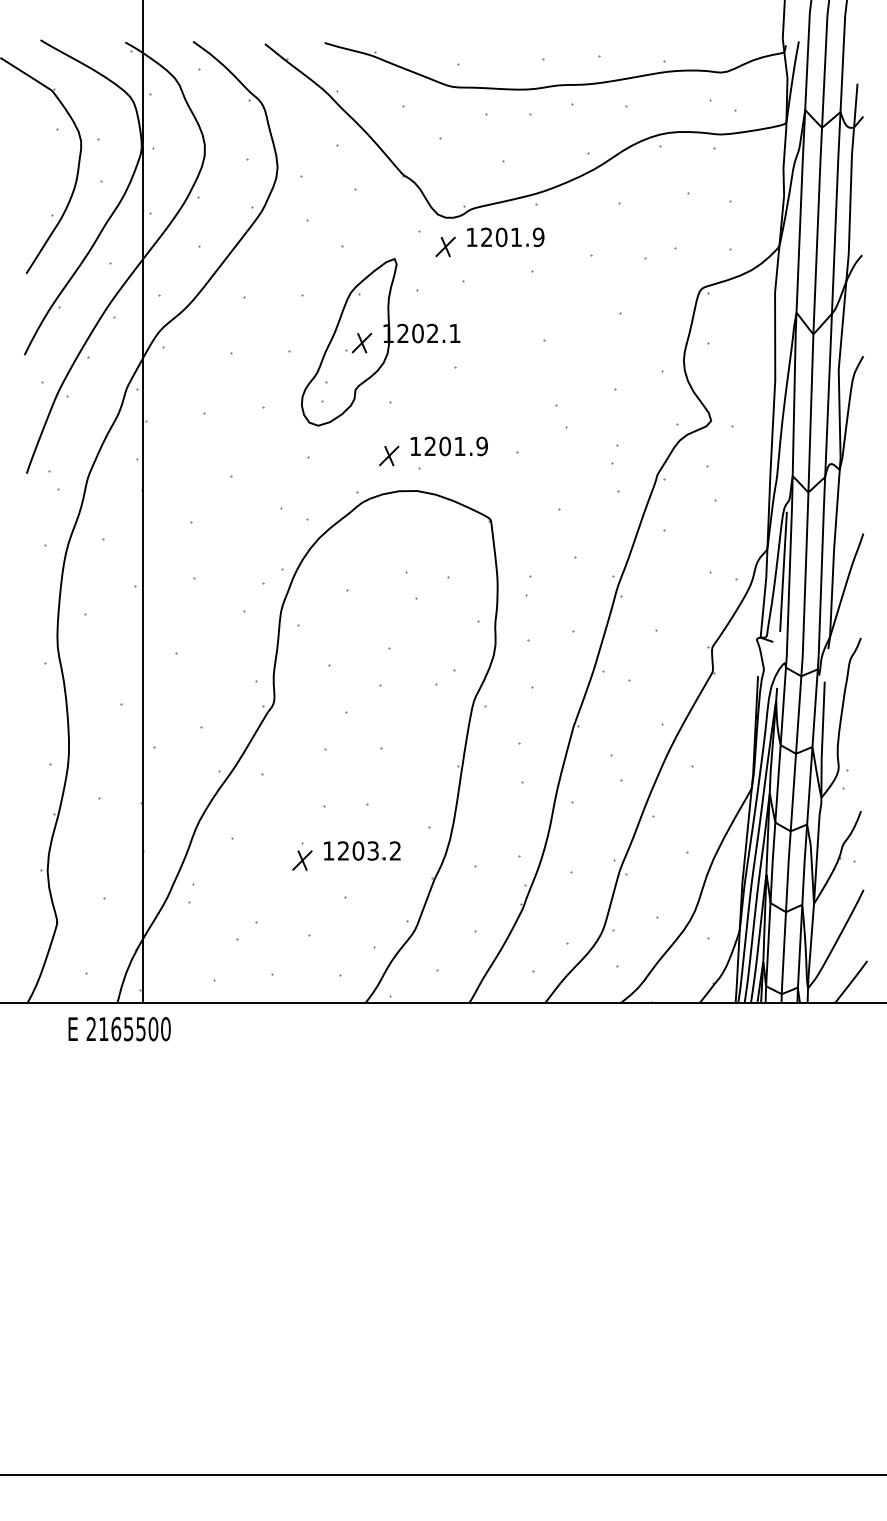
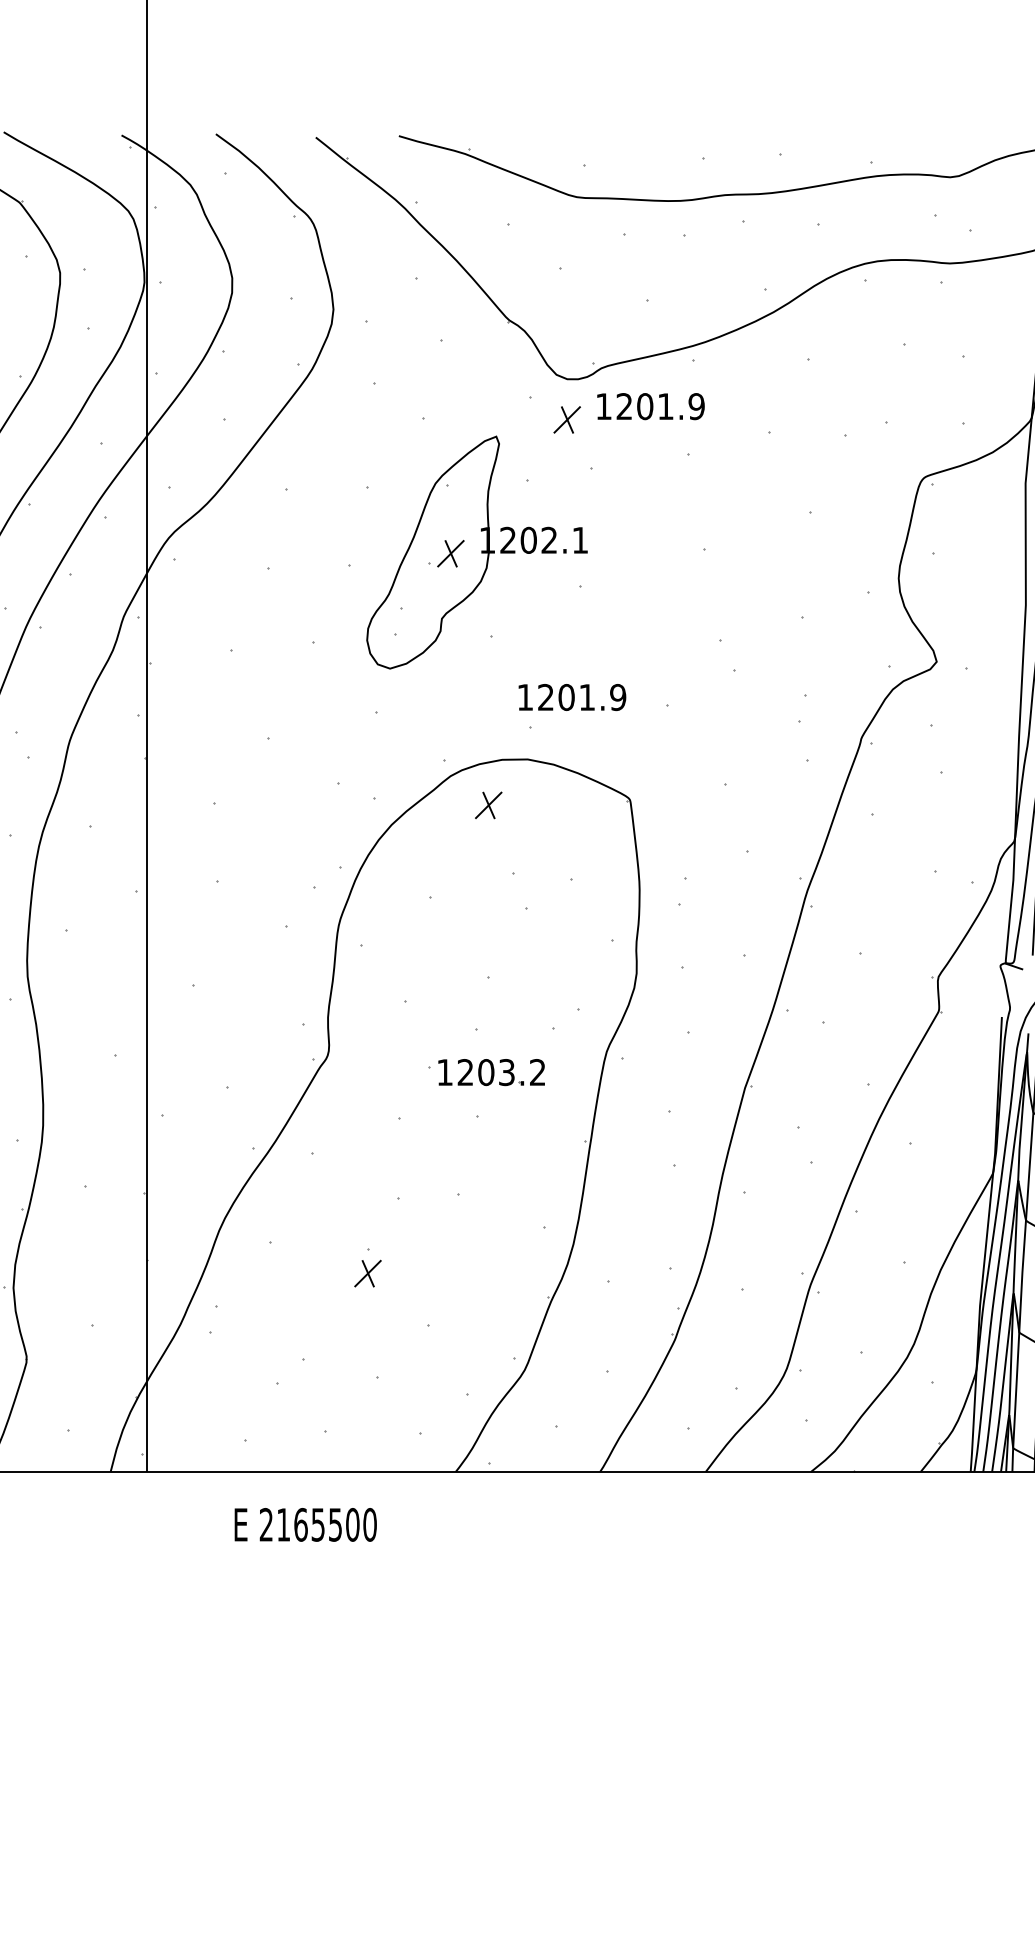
part: (389, 455) -> (489, 804), moved
part: (362, 850) -> (491, 1071), moved
text: (119, 1029) -> (305, 1525), moved

